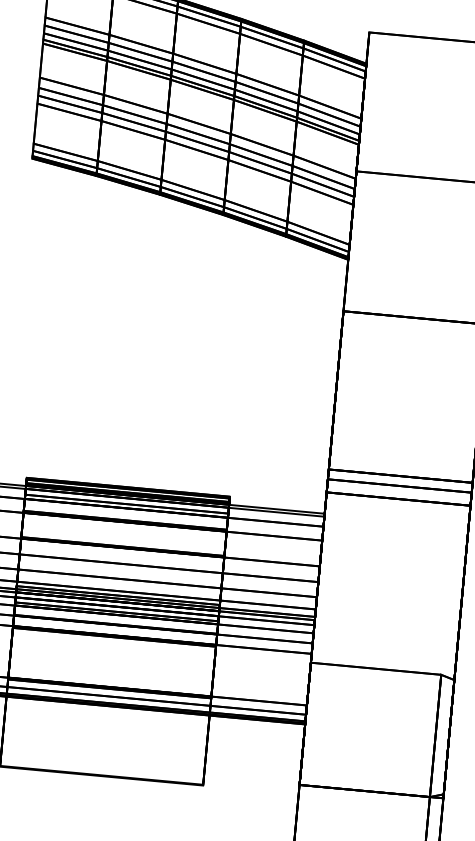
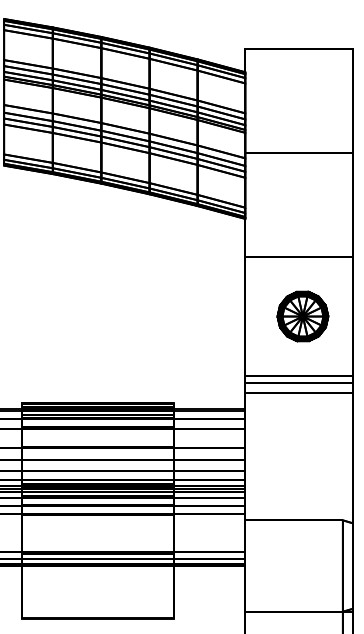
part: (412, 397) -> (302, 316), added

